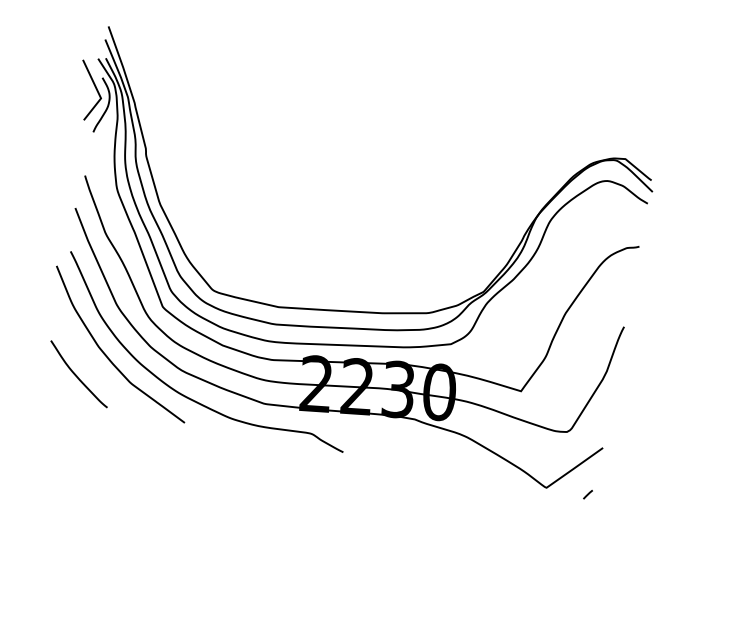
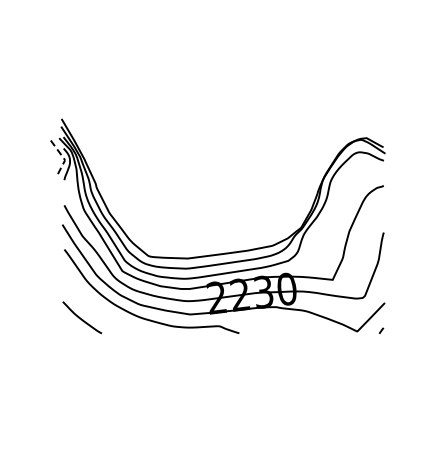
line: (97, 92) -> (62, 157), solid -> dashed
curve: (109, 356) -> (97, 304), removed

